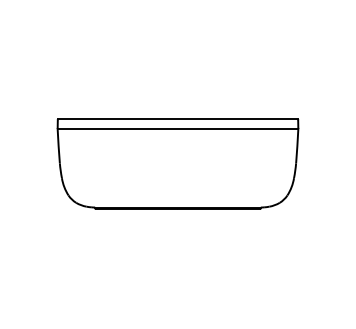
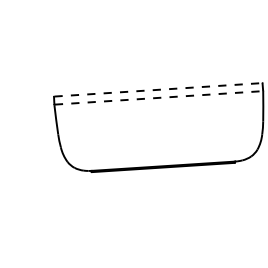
line: (178, 119) -> (158, 89), solid -> dashed
line: (178, 128) -> (159, 97), solid -> dashed

